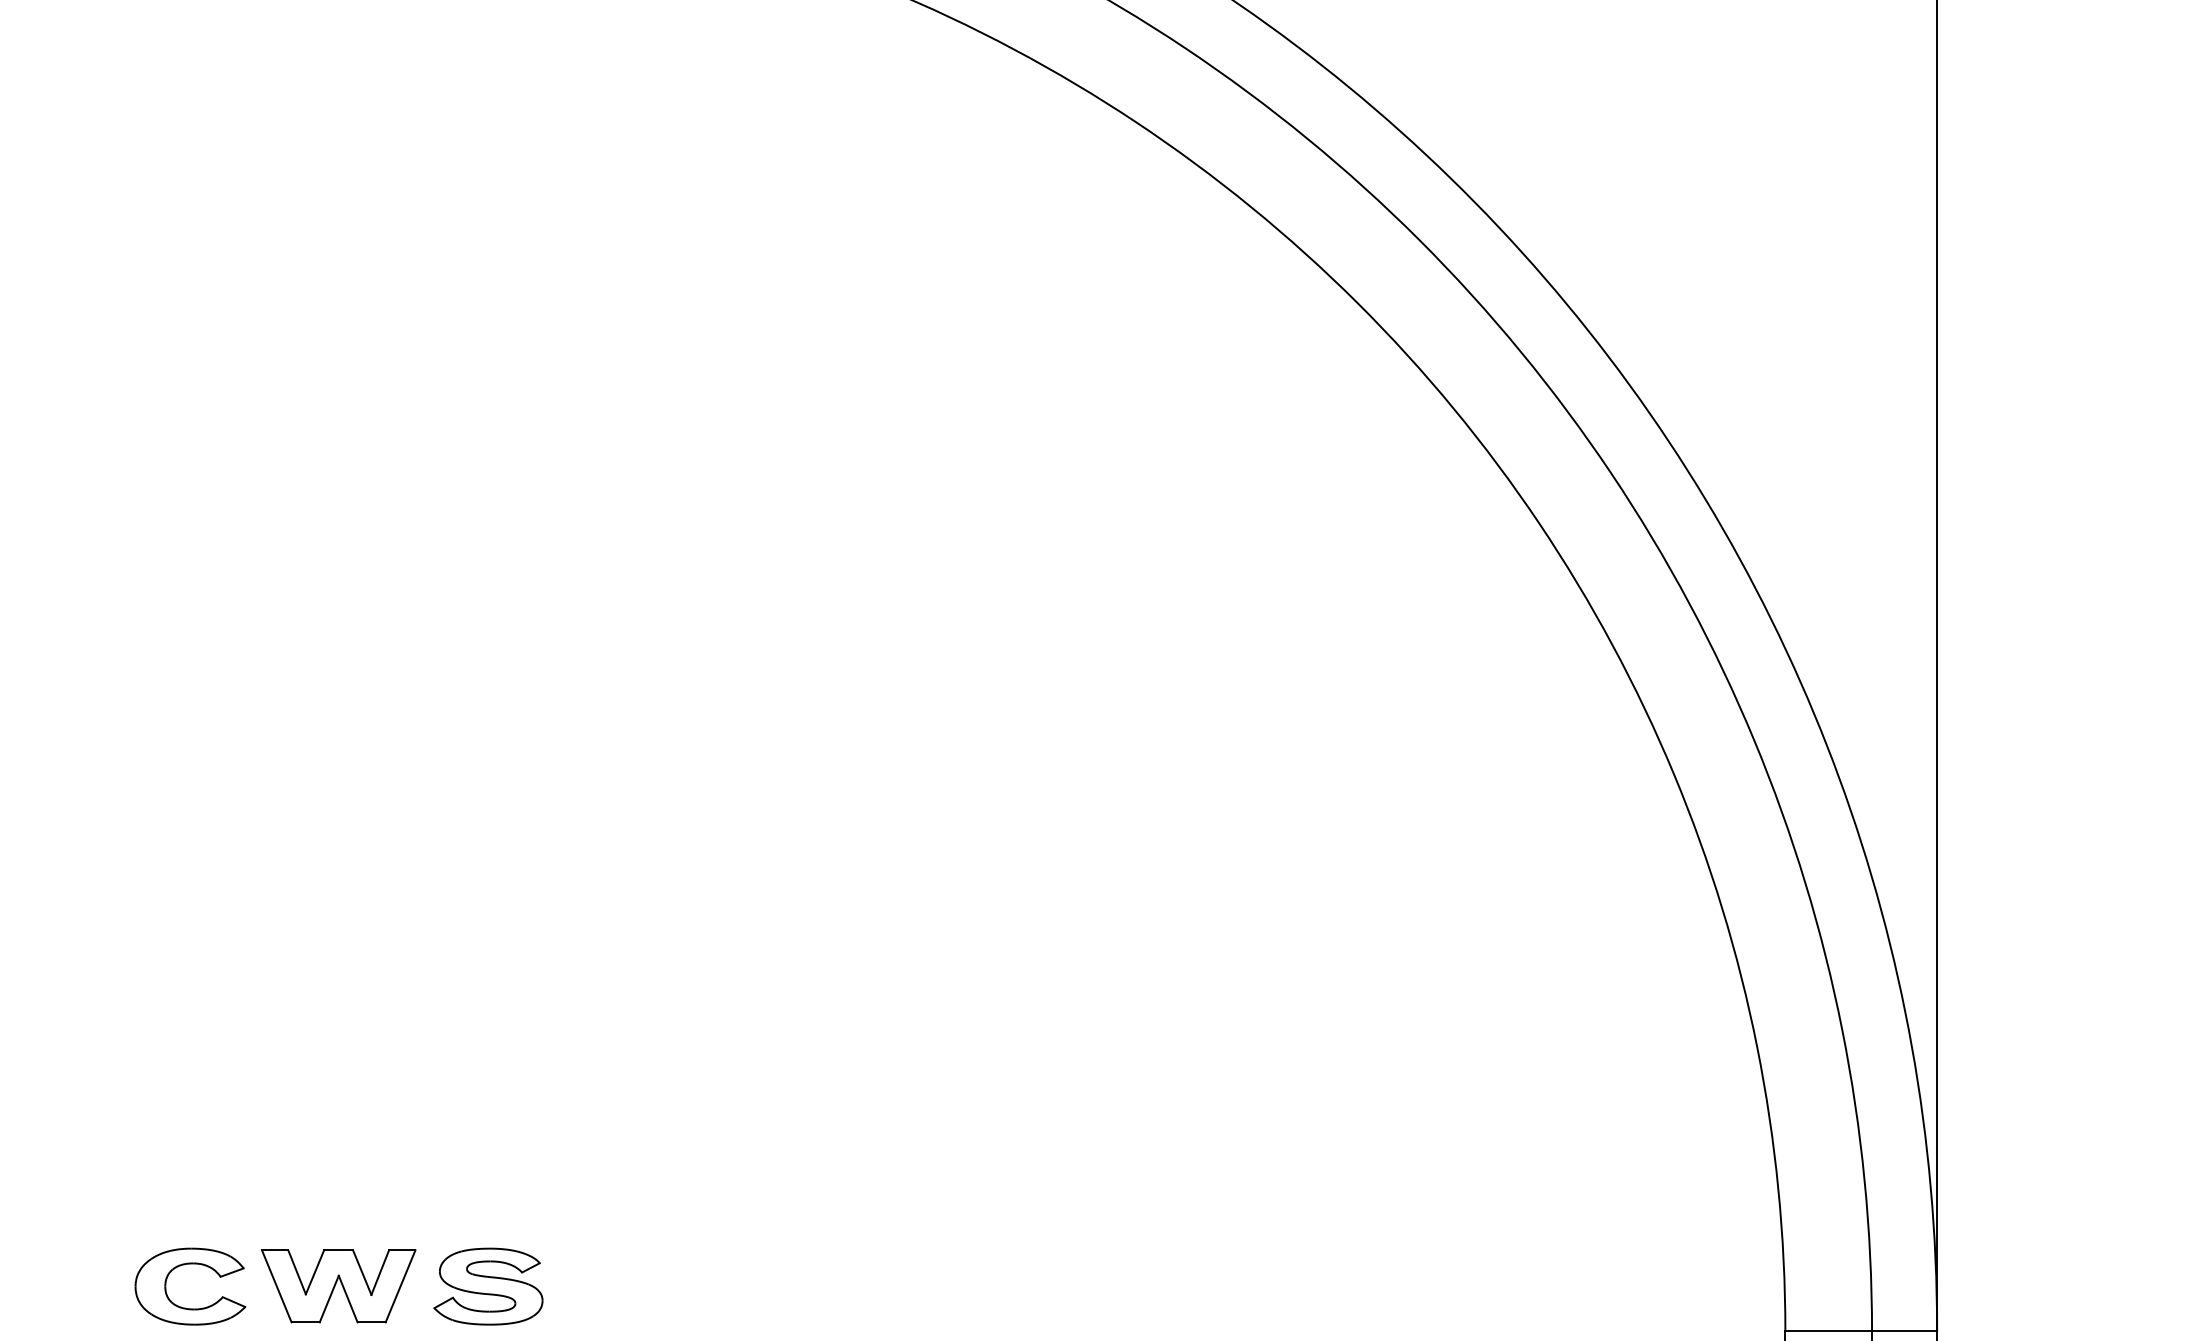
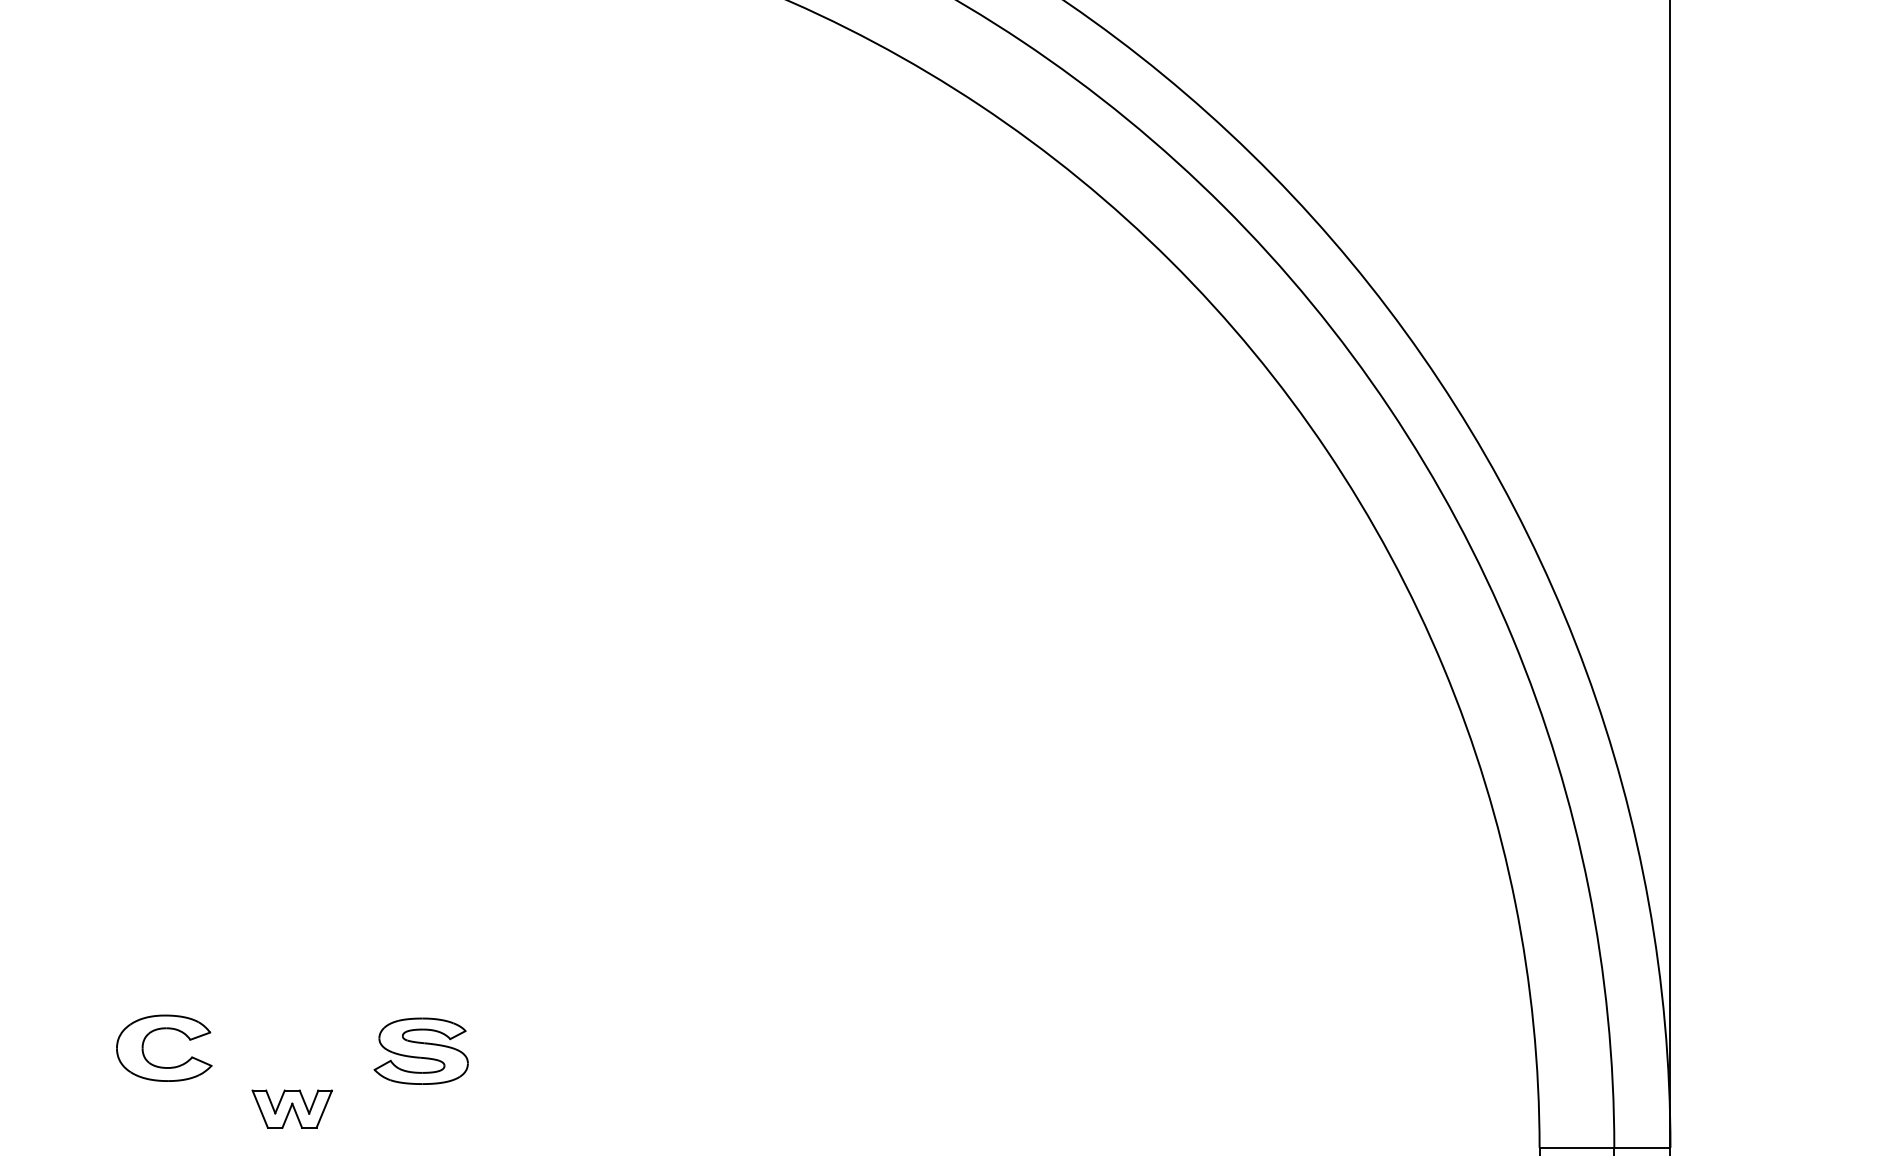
part: (190, 1264) -> (164, 1029), moved
part: (487, 1285) -> (420, 1050), moved
part: (339, 1286) -> (292, 1109), size x0.6

